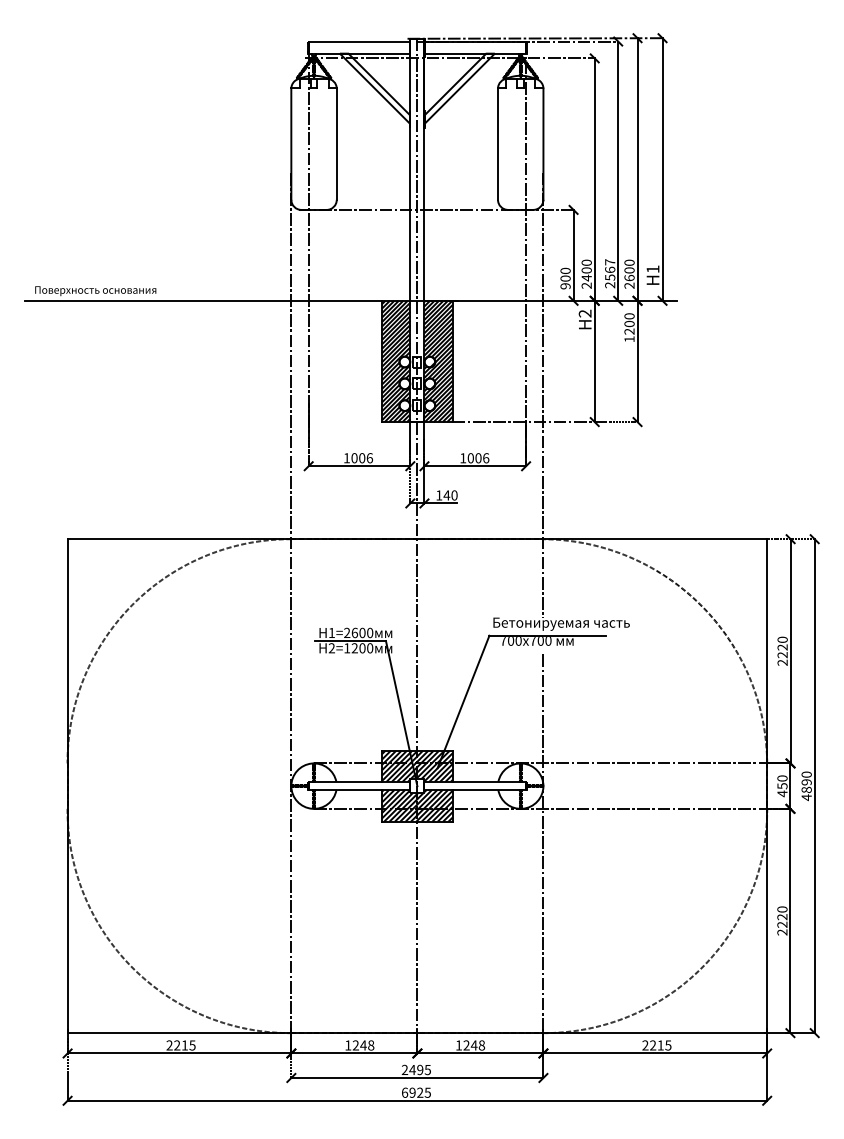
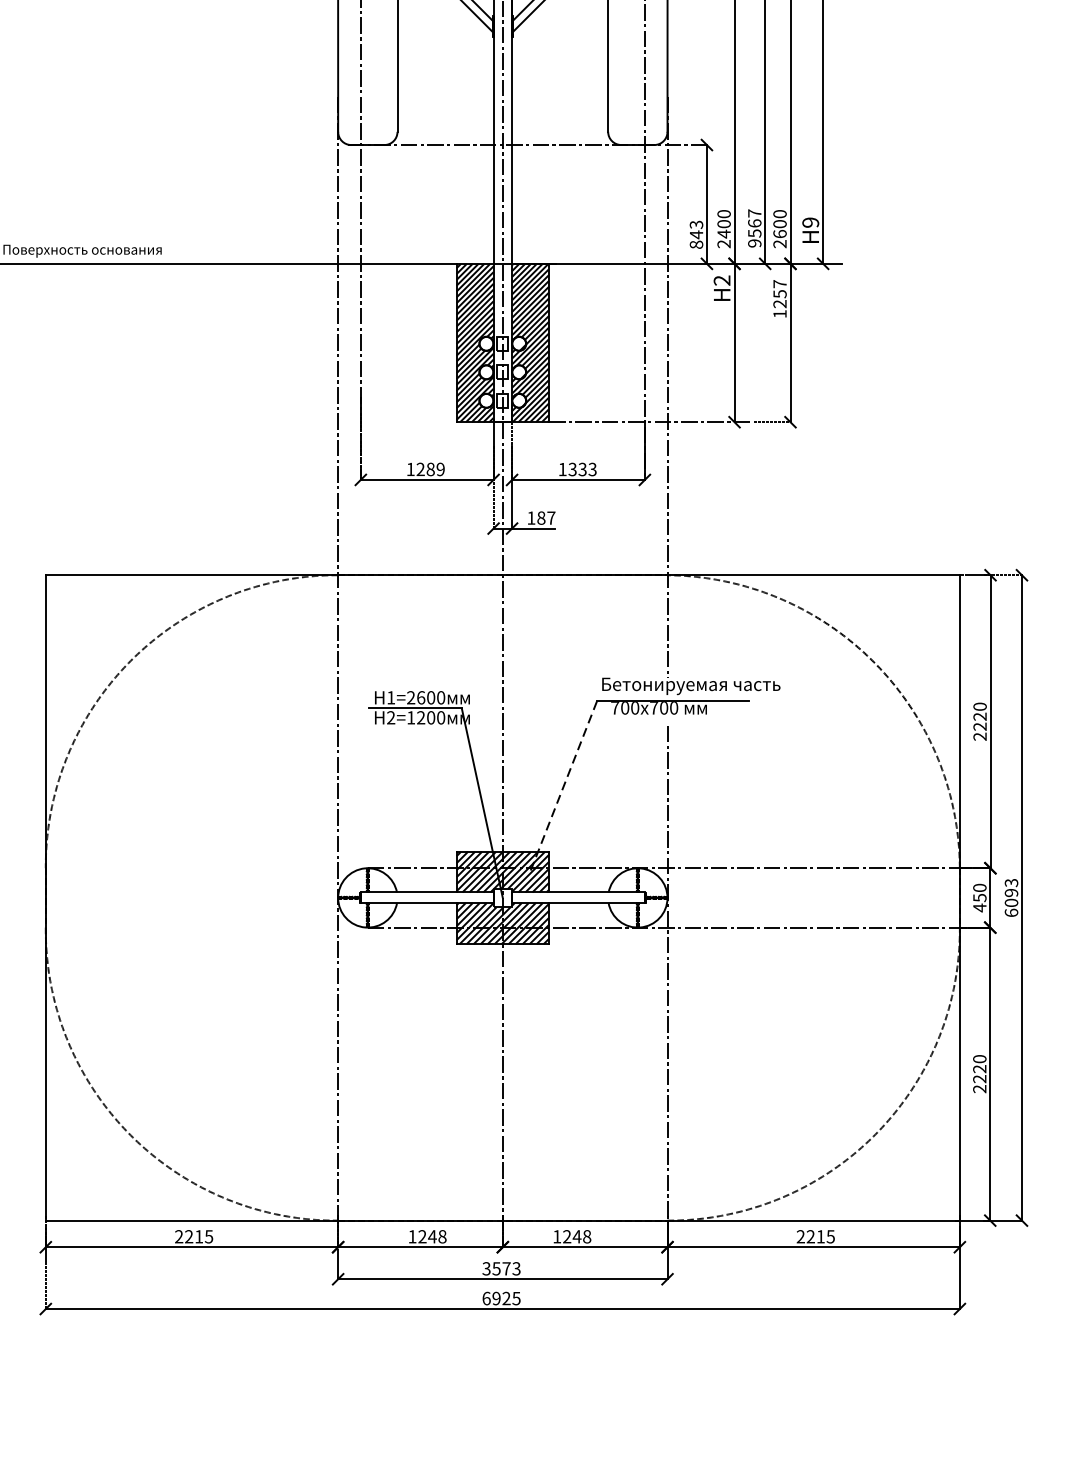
text: (652, 269) -> (810, 222), H1 -> H9
text: (565, 278) -> (696, 234), 900 -> 843
text: (610, 285) -> (755, 243), 2567 -> 9567
text: (629, 320) -> (779, 289), 1200 -> 1257
text: (362, 458) -> (431, 469), 1006 -> 1289
text: (478, 458) -> (582, 469), 1006 -> 1333
text: (450, 495) -> (546, 518), 140 -> 187
line: (463, 702) -> (563, 788), solid -> dashed
text: (806, 786) -> (1011, 898), 4890 -> 6093
text: (415, 1069) -> (500, 1268), 2495 -> 3573

